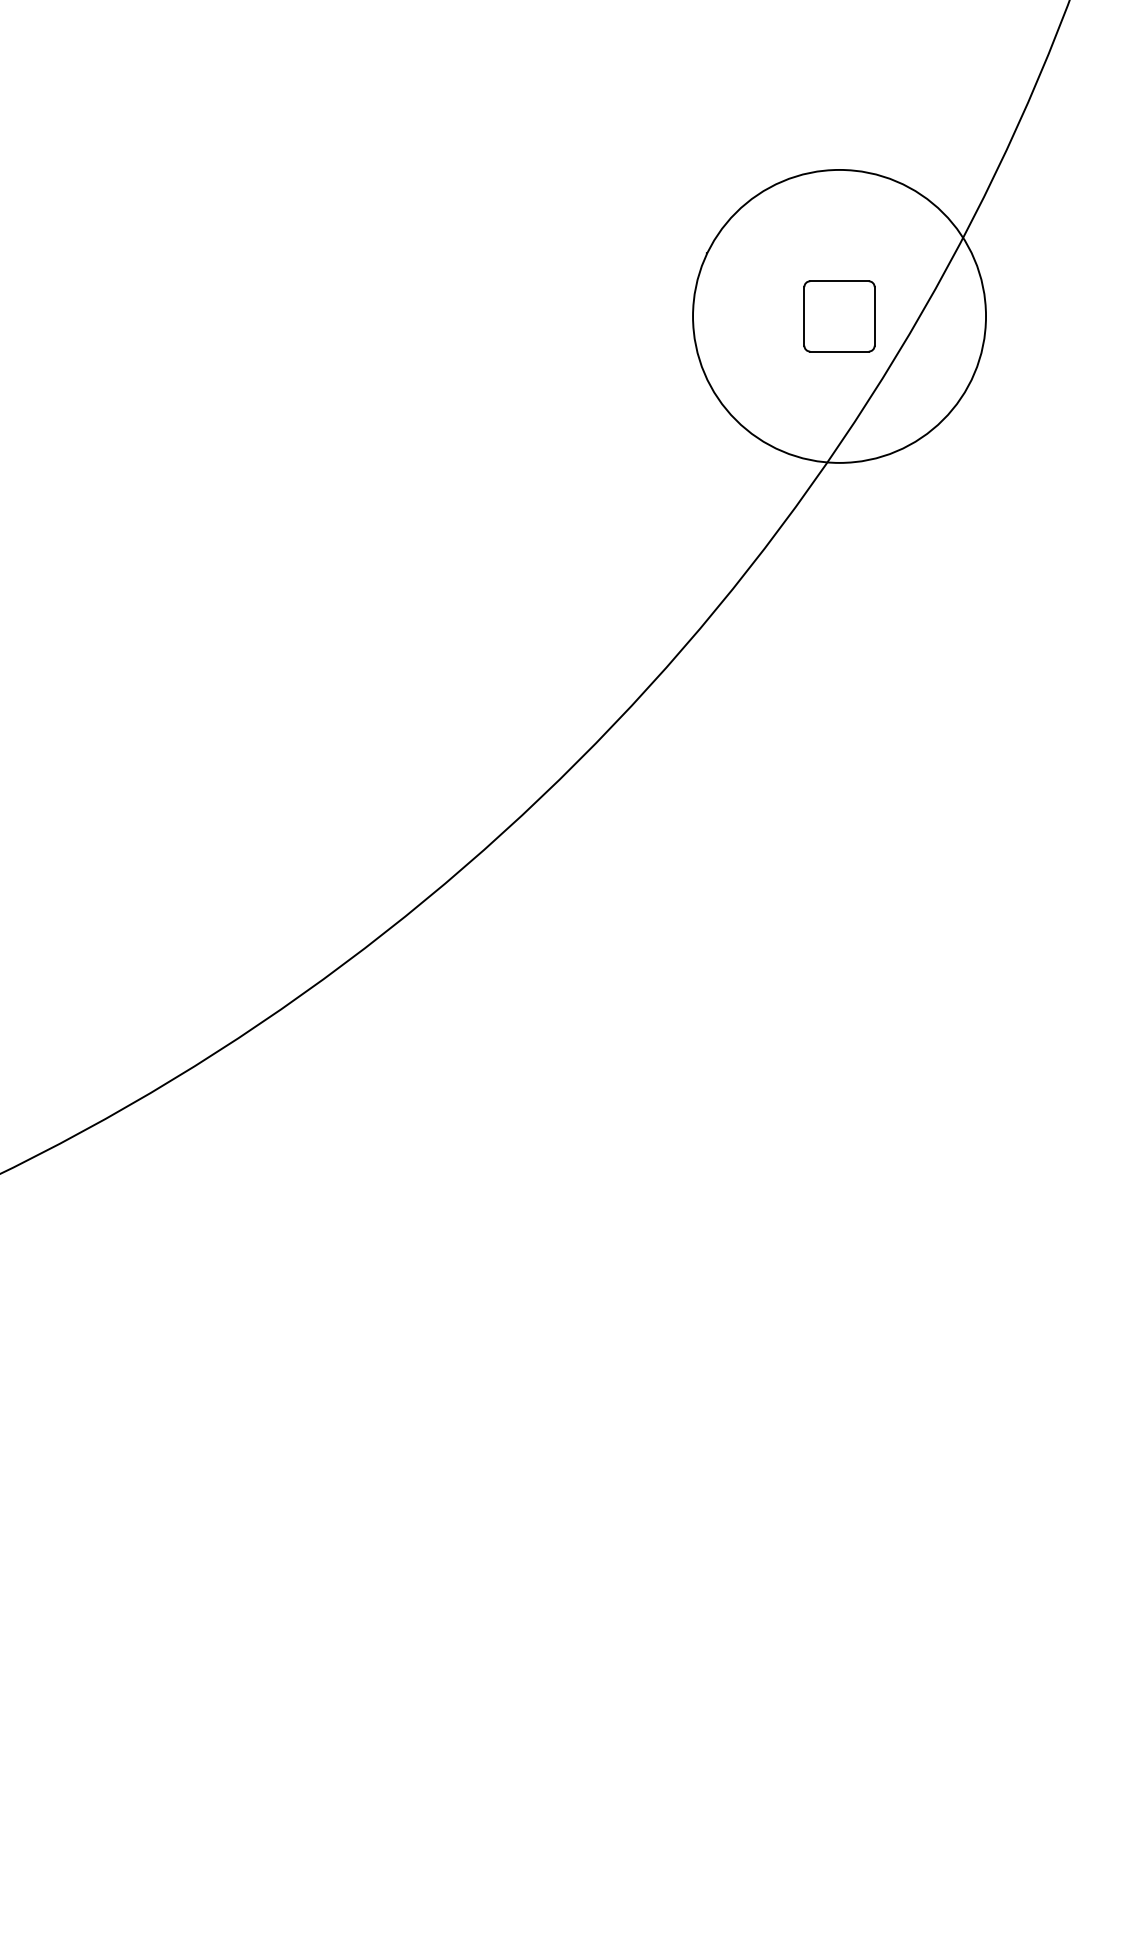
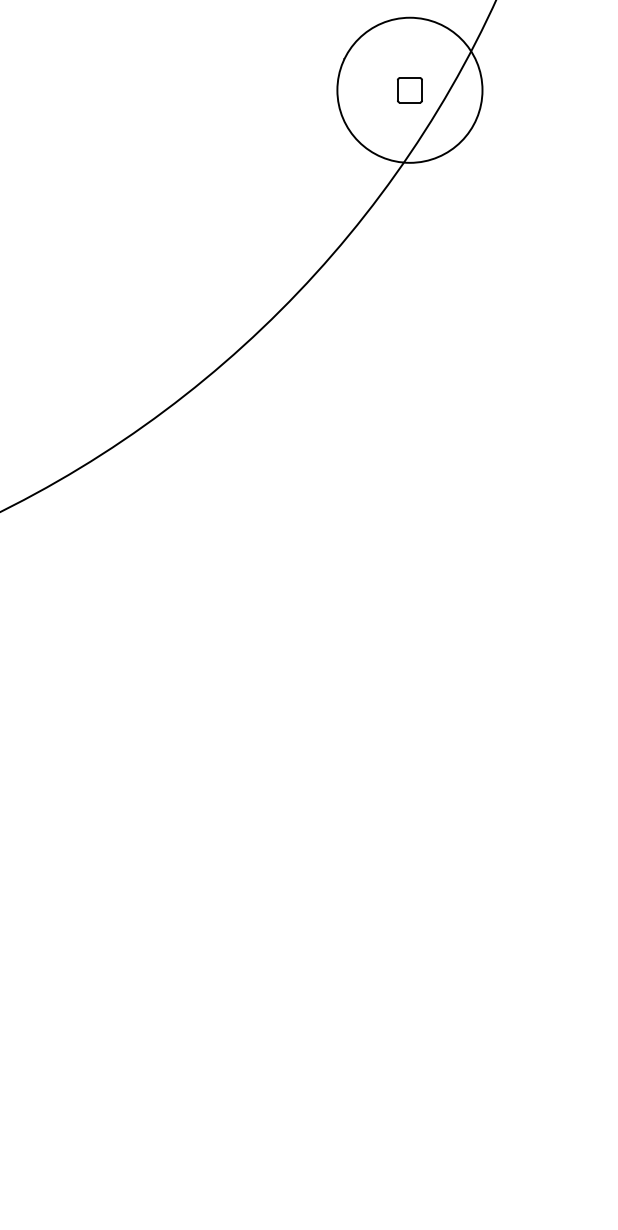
part: (838, 316) -> (409, 90), size x0.7

